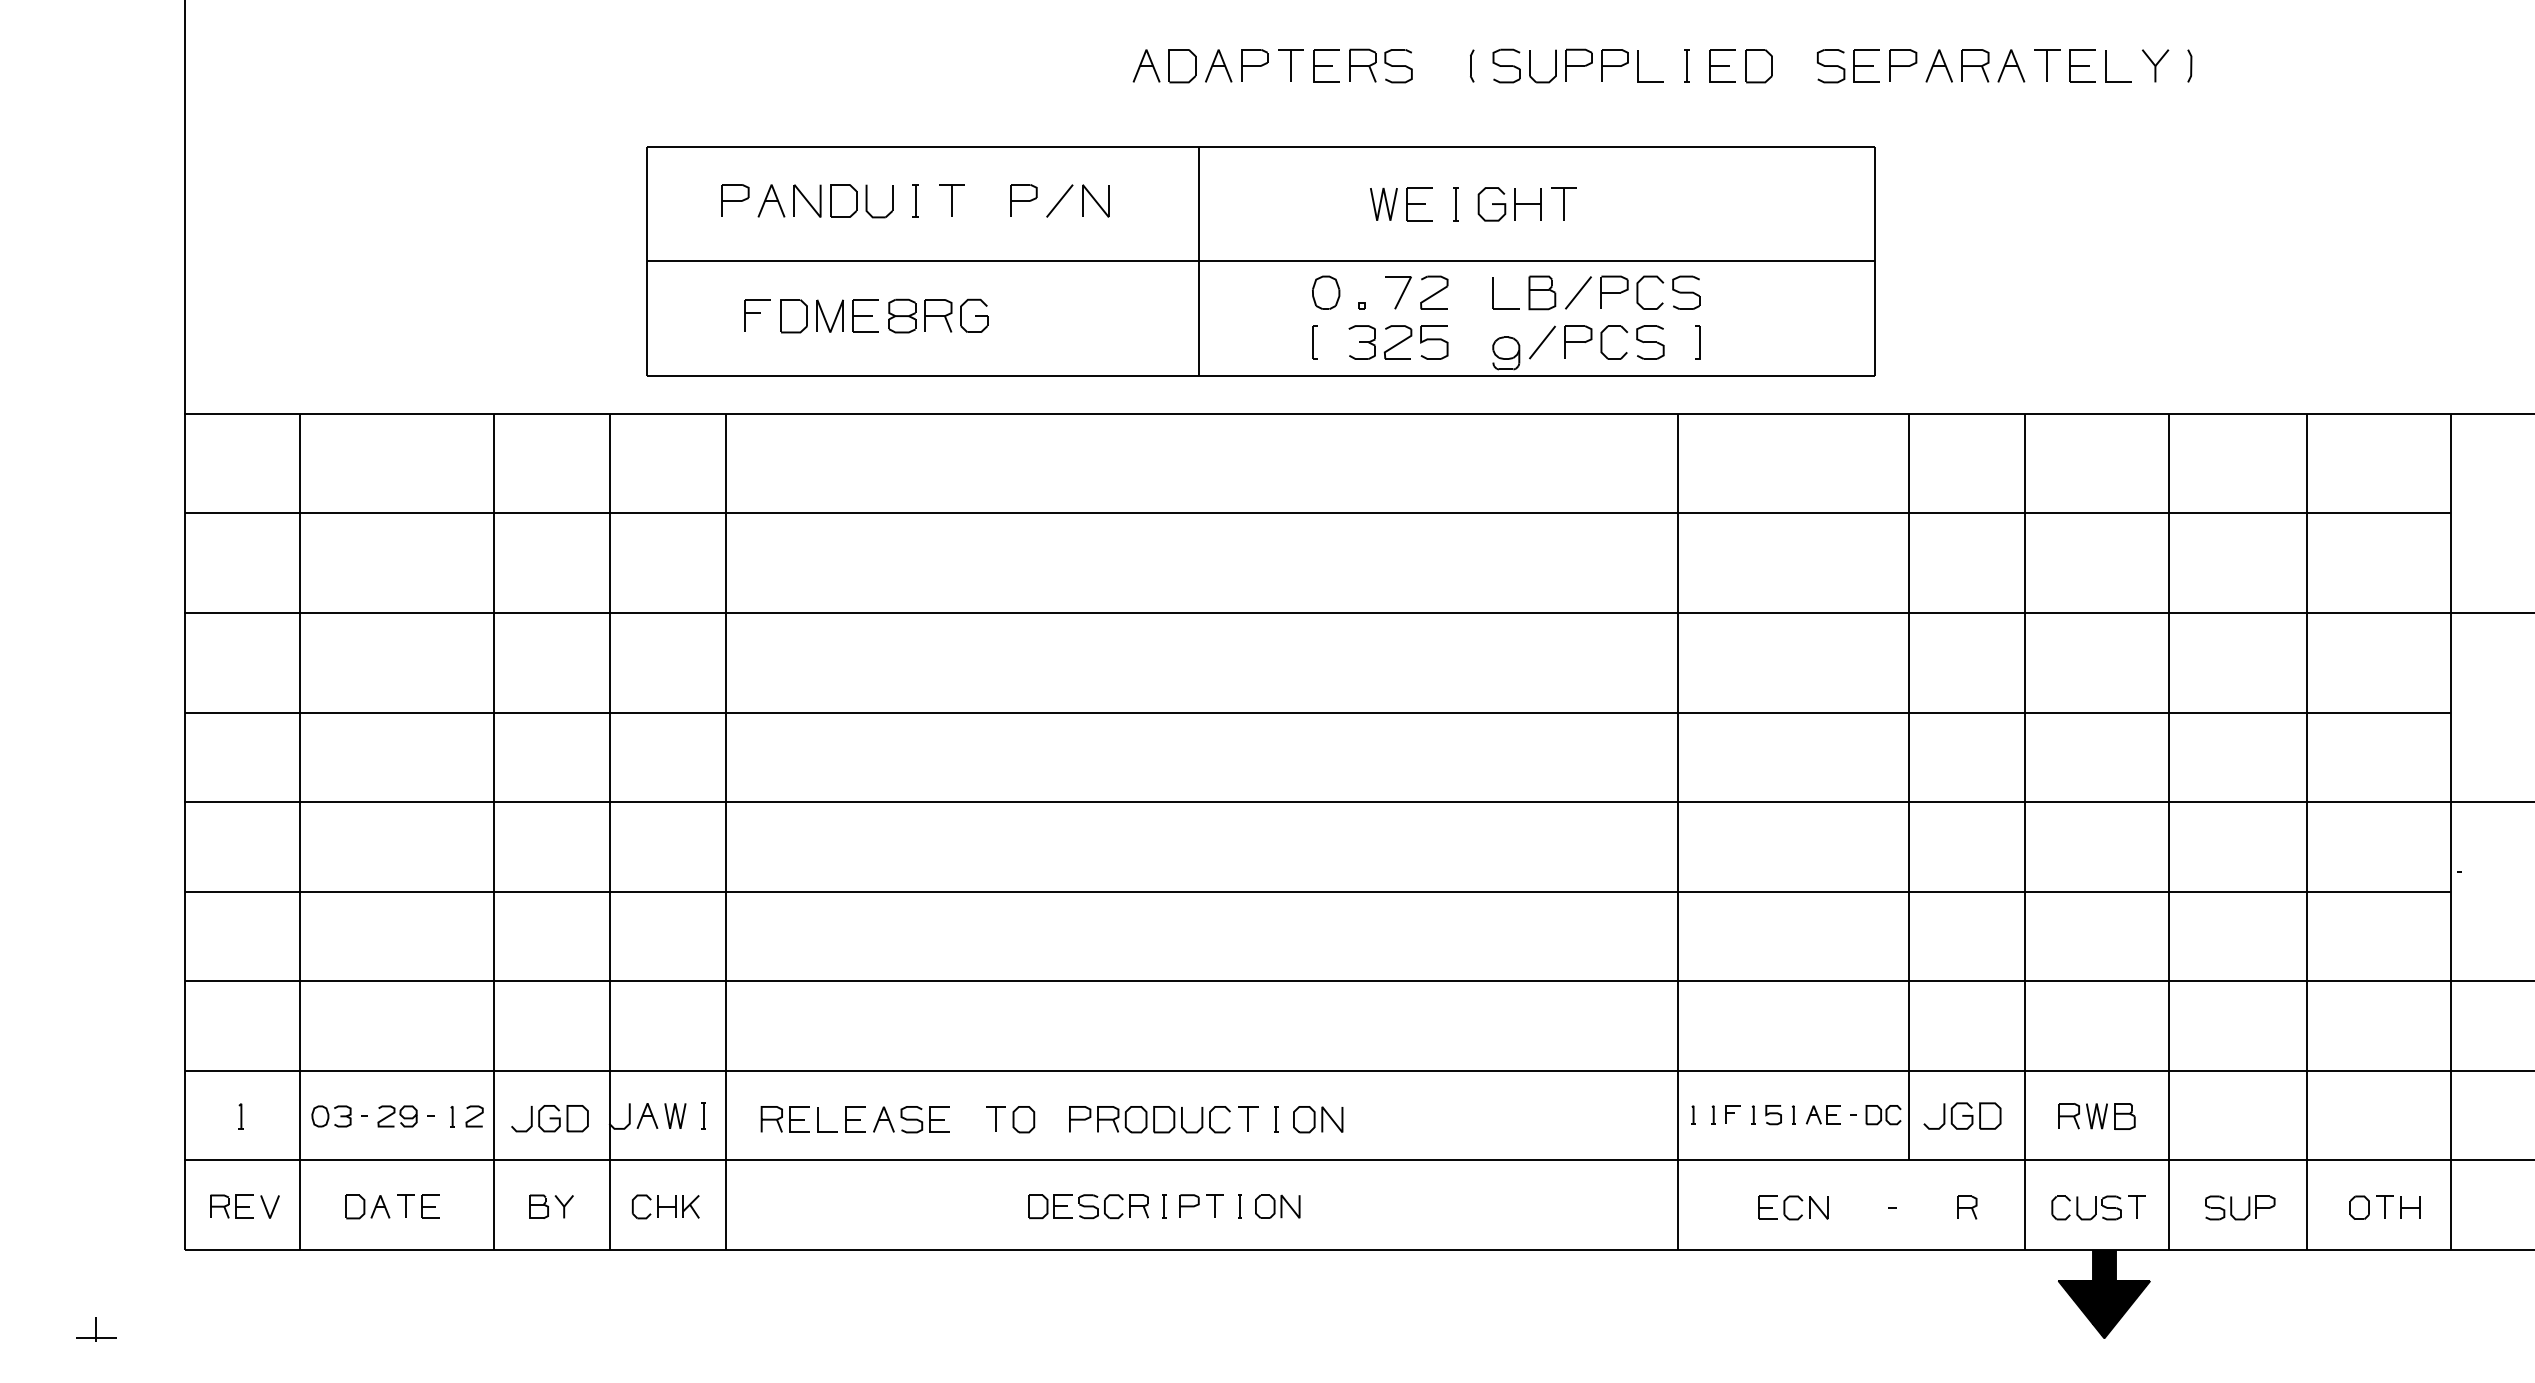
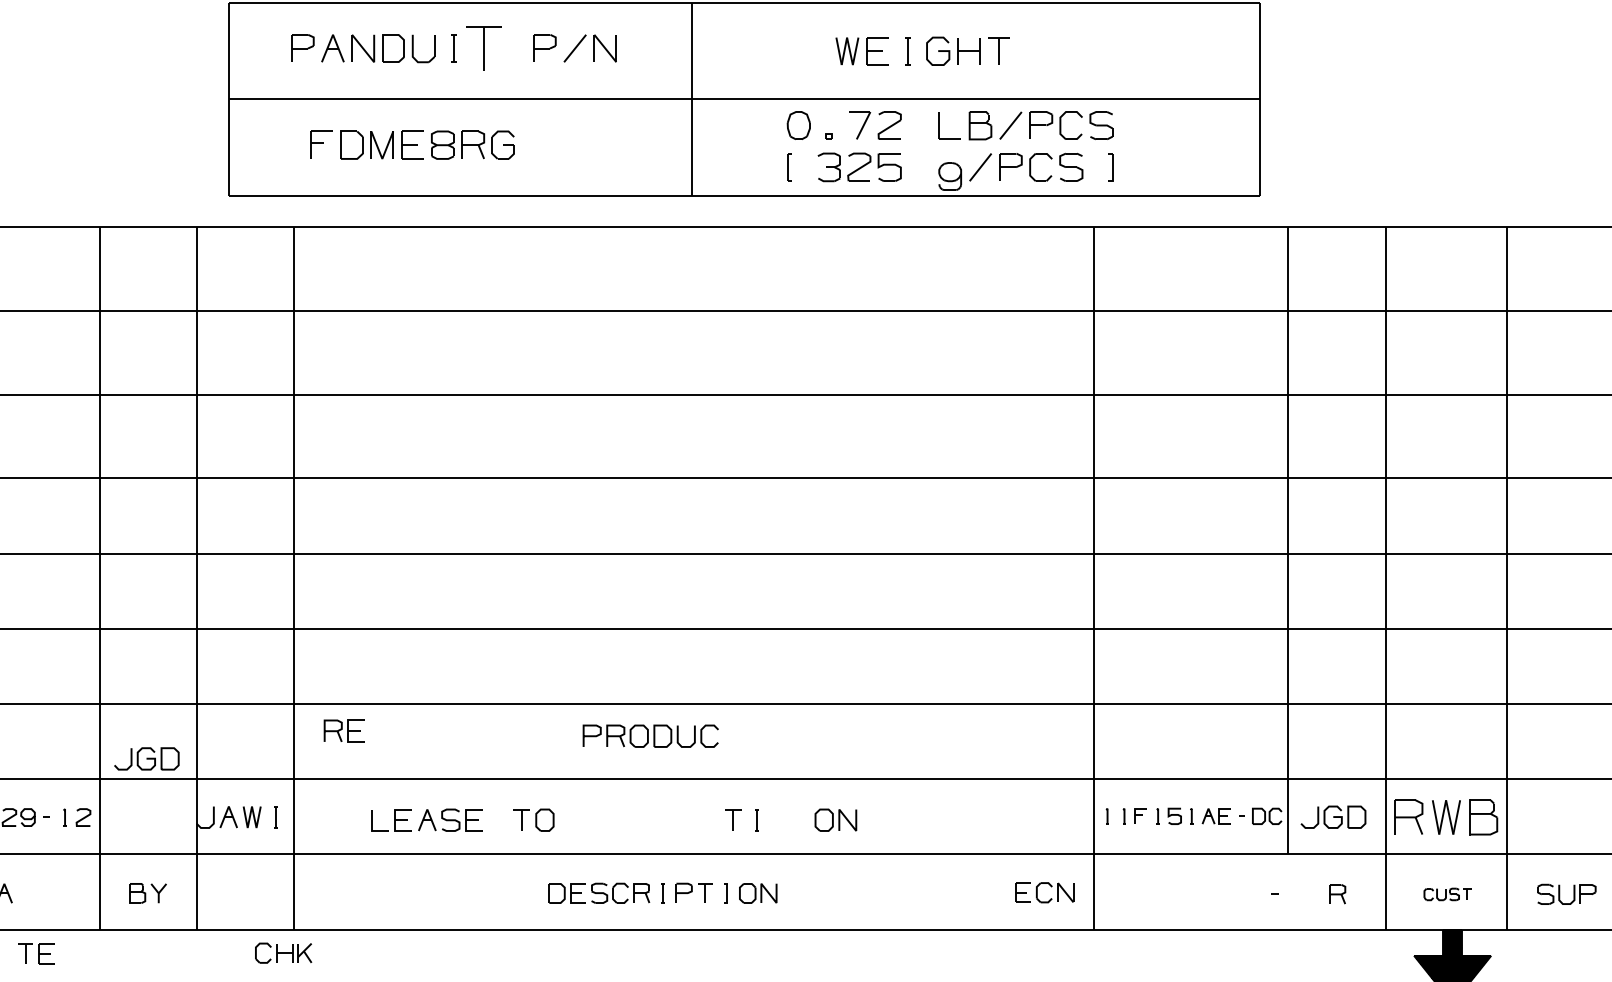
part: (951, 200) -> (484, 48), size x1.6
part: (2096, 1116) -> (1446, 817), size x1.6
part: (549, 1118) -> (146, 758), moved
part: (784, 1119) -> (343, 731), moved
part: (1149, 1119) -> (650, 736), moved
part: (1318, 1119) -> (836, 820), moved
part: (418, 1206) -> (36, 953), moved
part: (665, 1206) -> (283, 952), moved
part: (1785, 1207) -> (1037, 892), moved
part: (2098, 1207) -> (1447, 894), size x0.6

